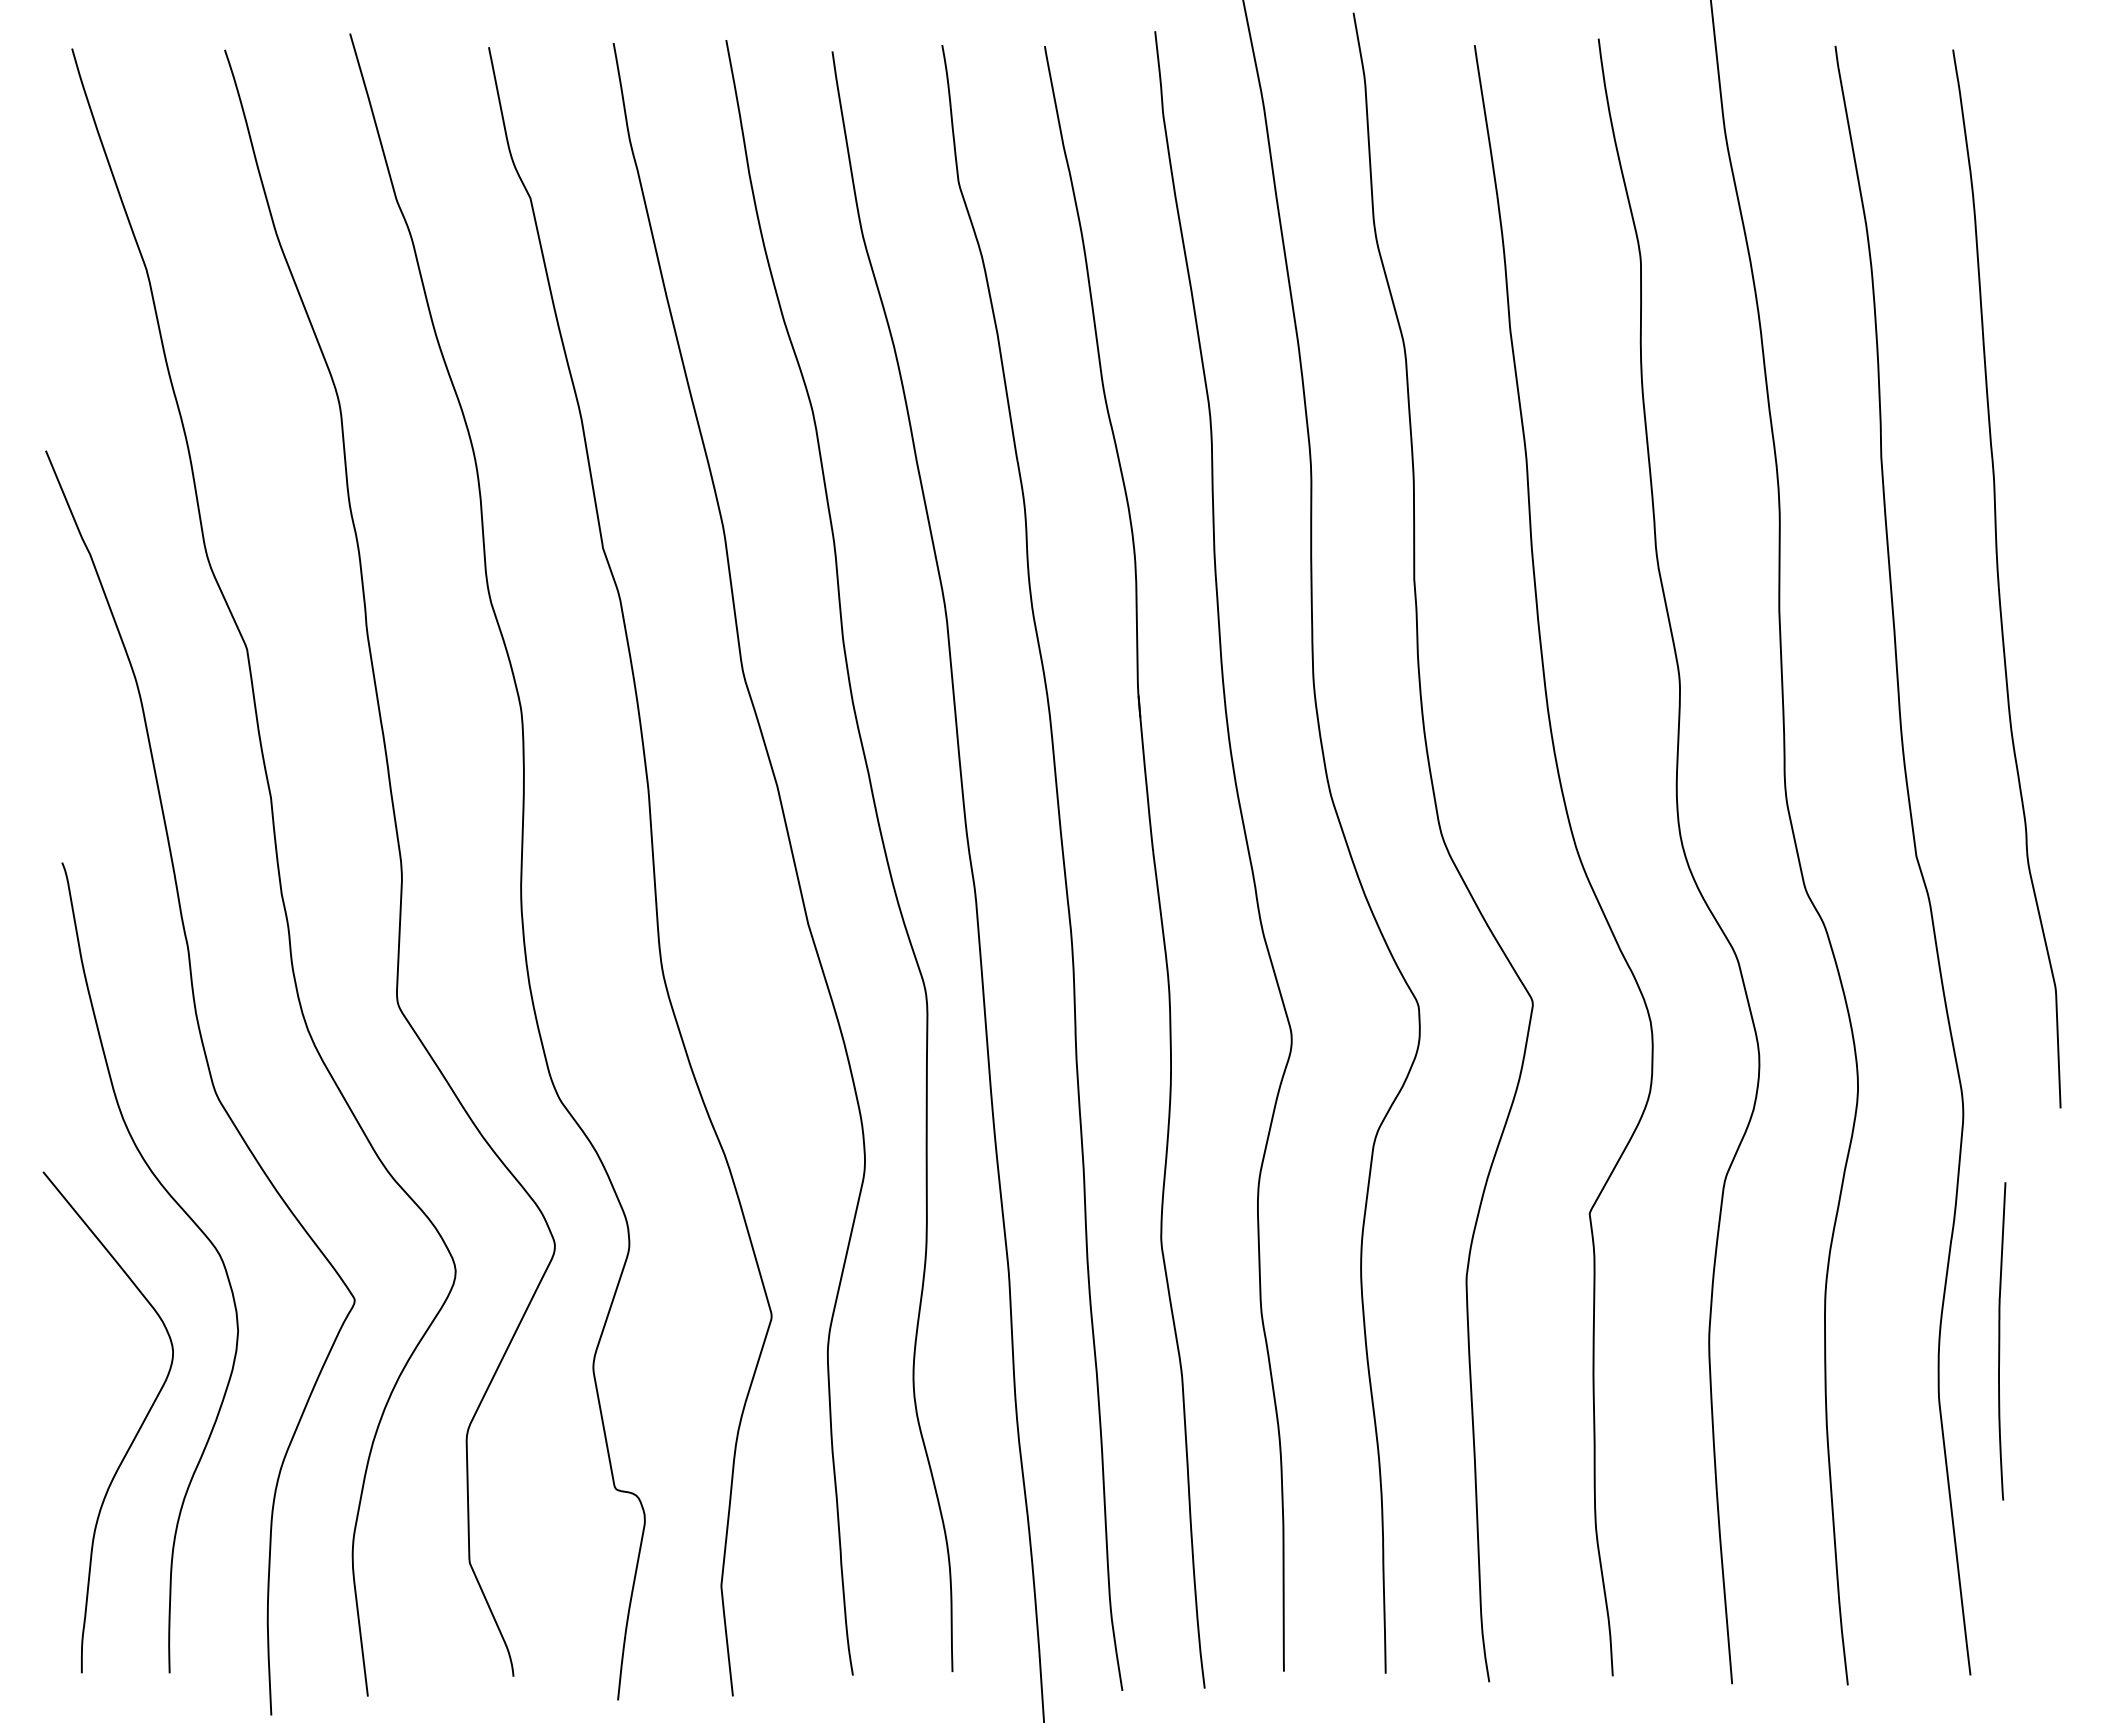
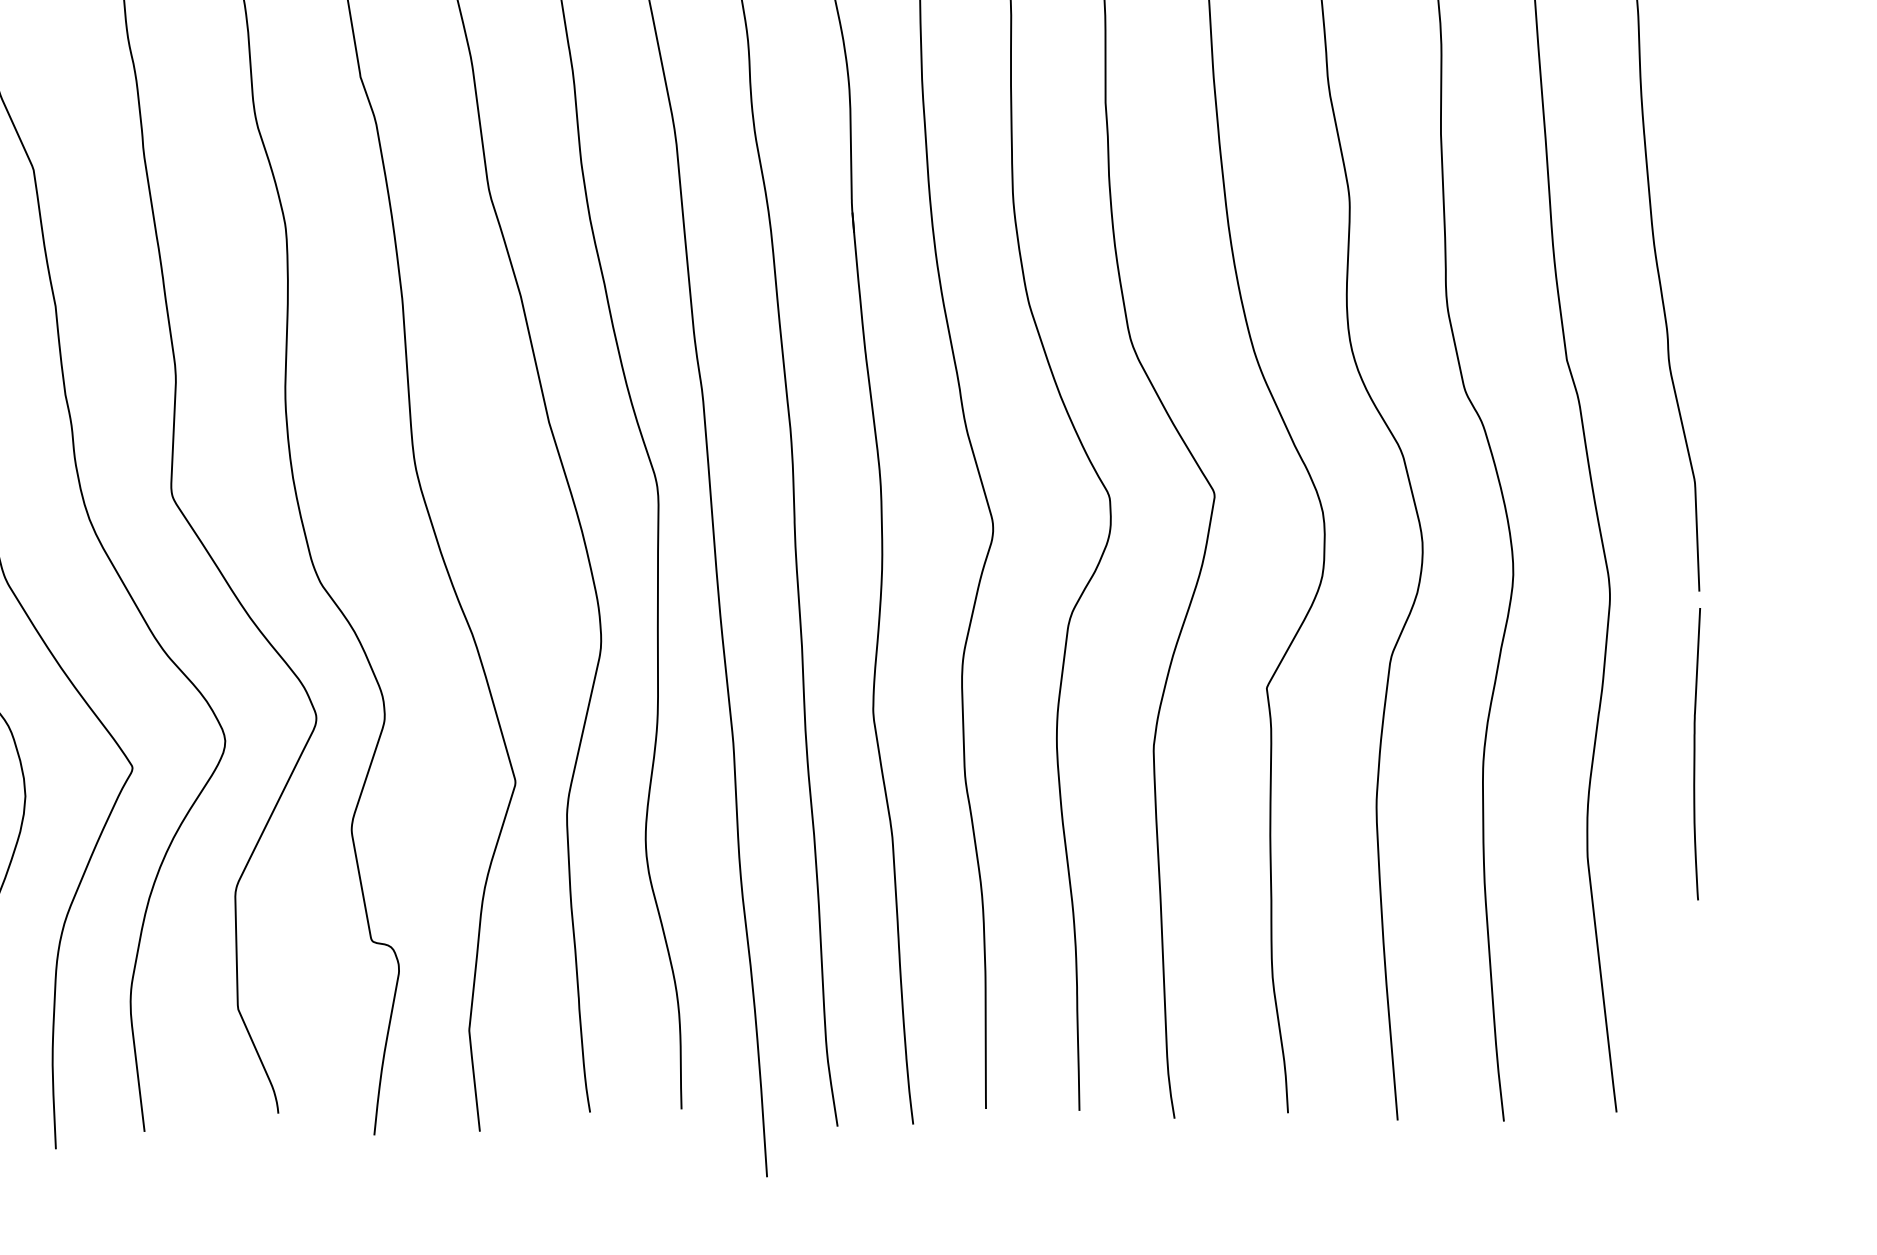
curve: (2000, 1341) -> (1695, 754), moved

